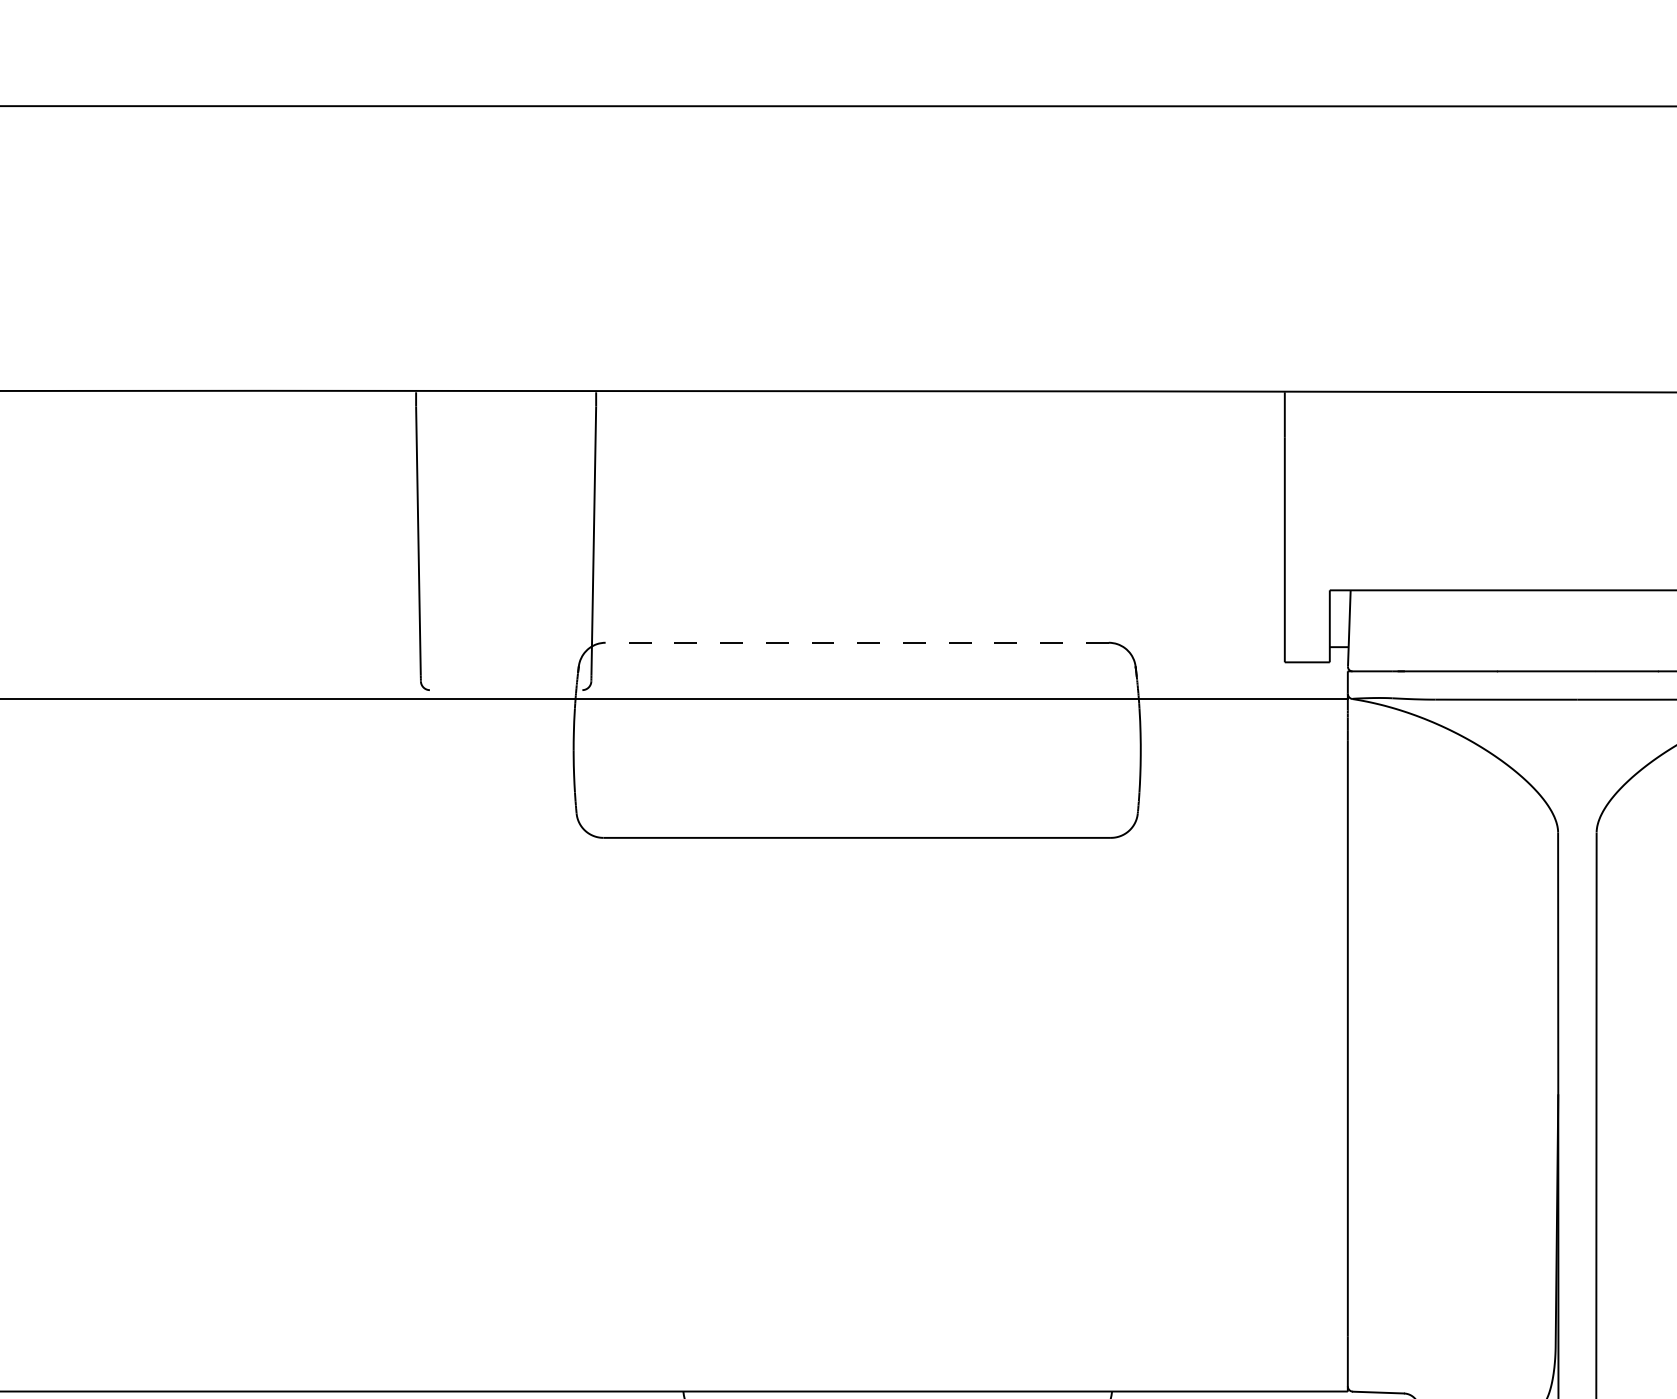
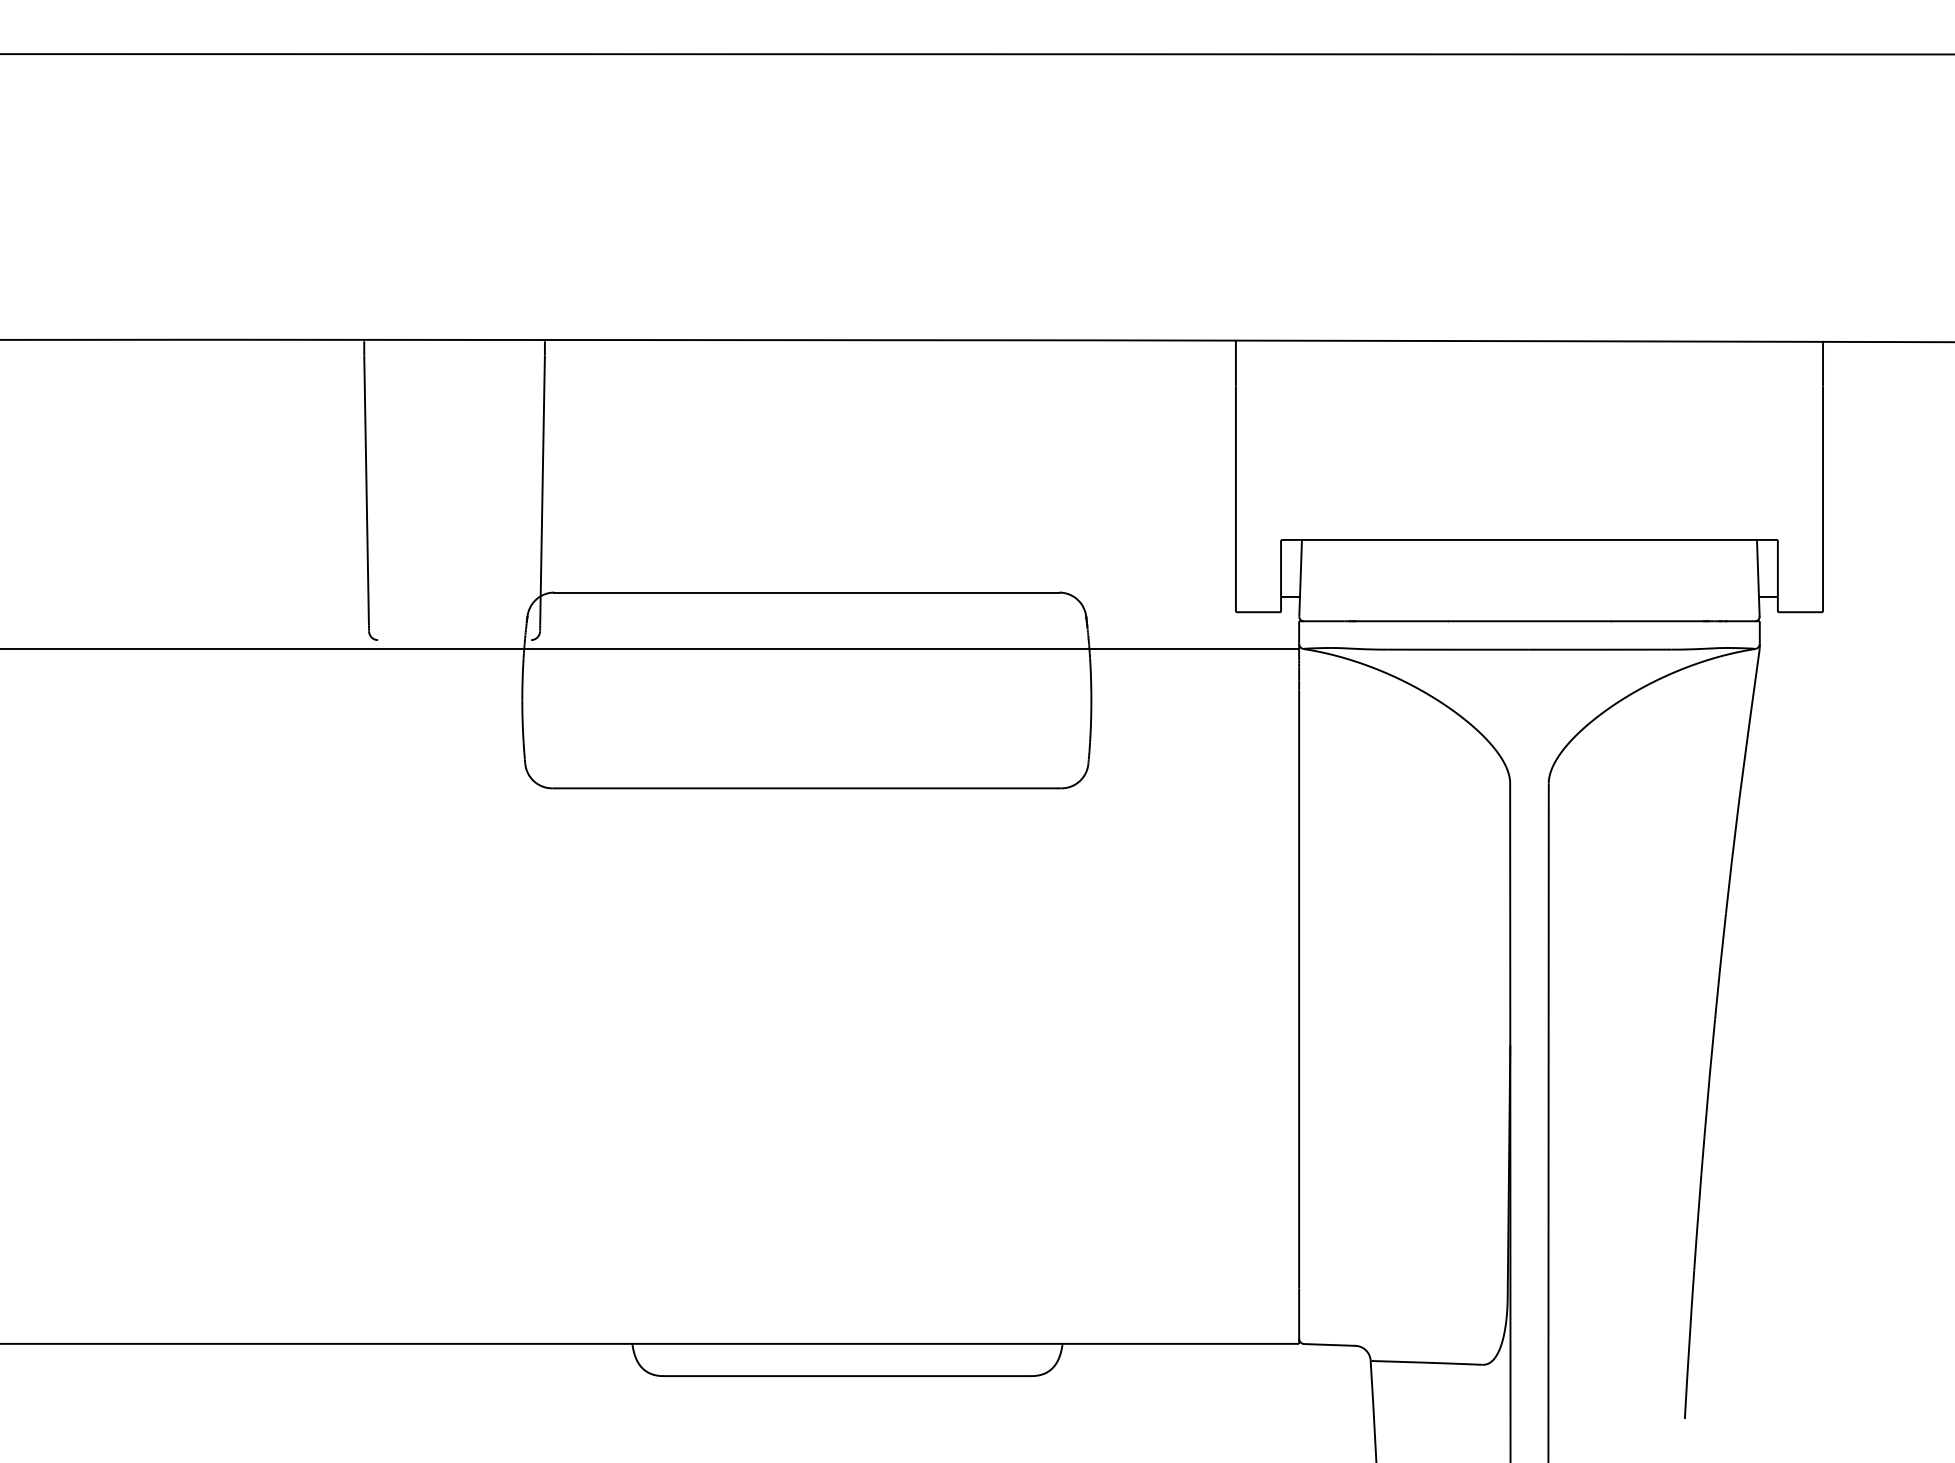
line: (856, 642) -> (806, 592), dashed -> solid

